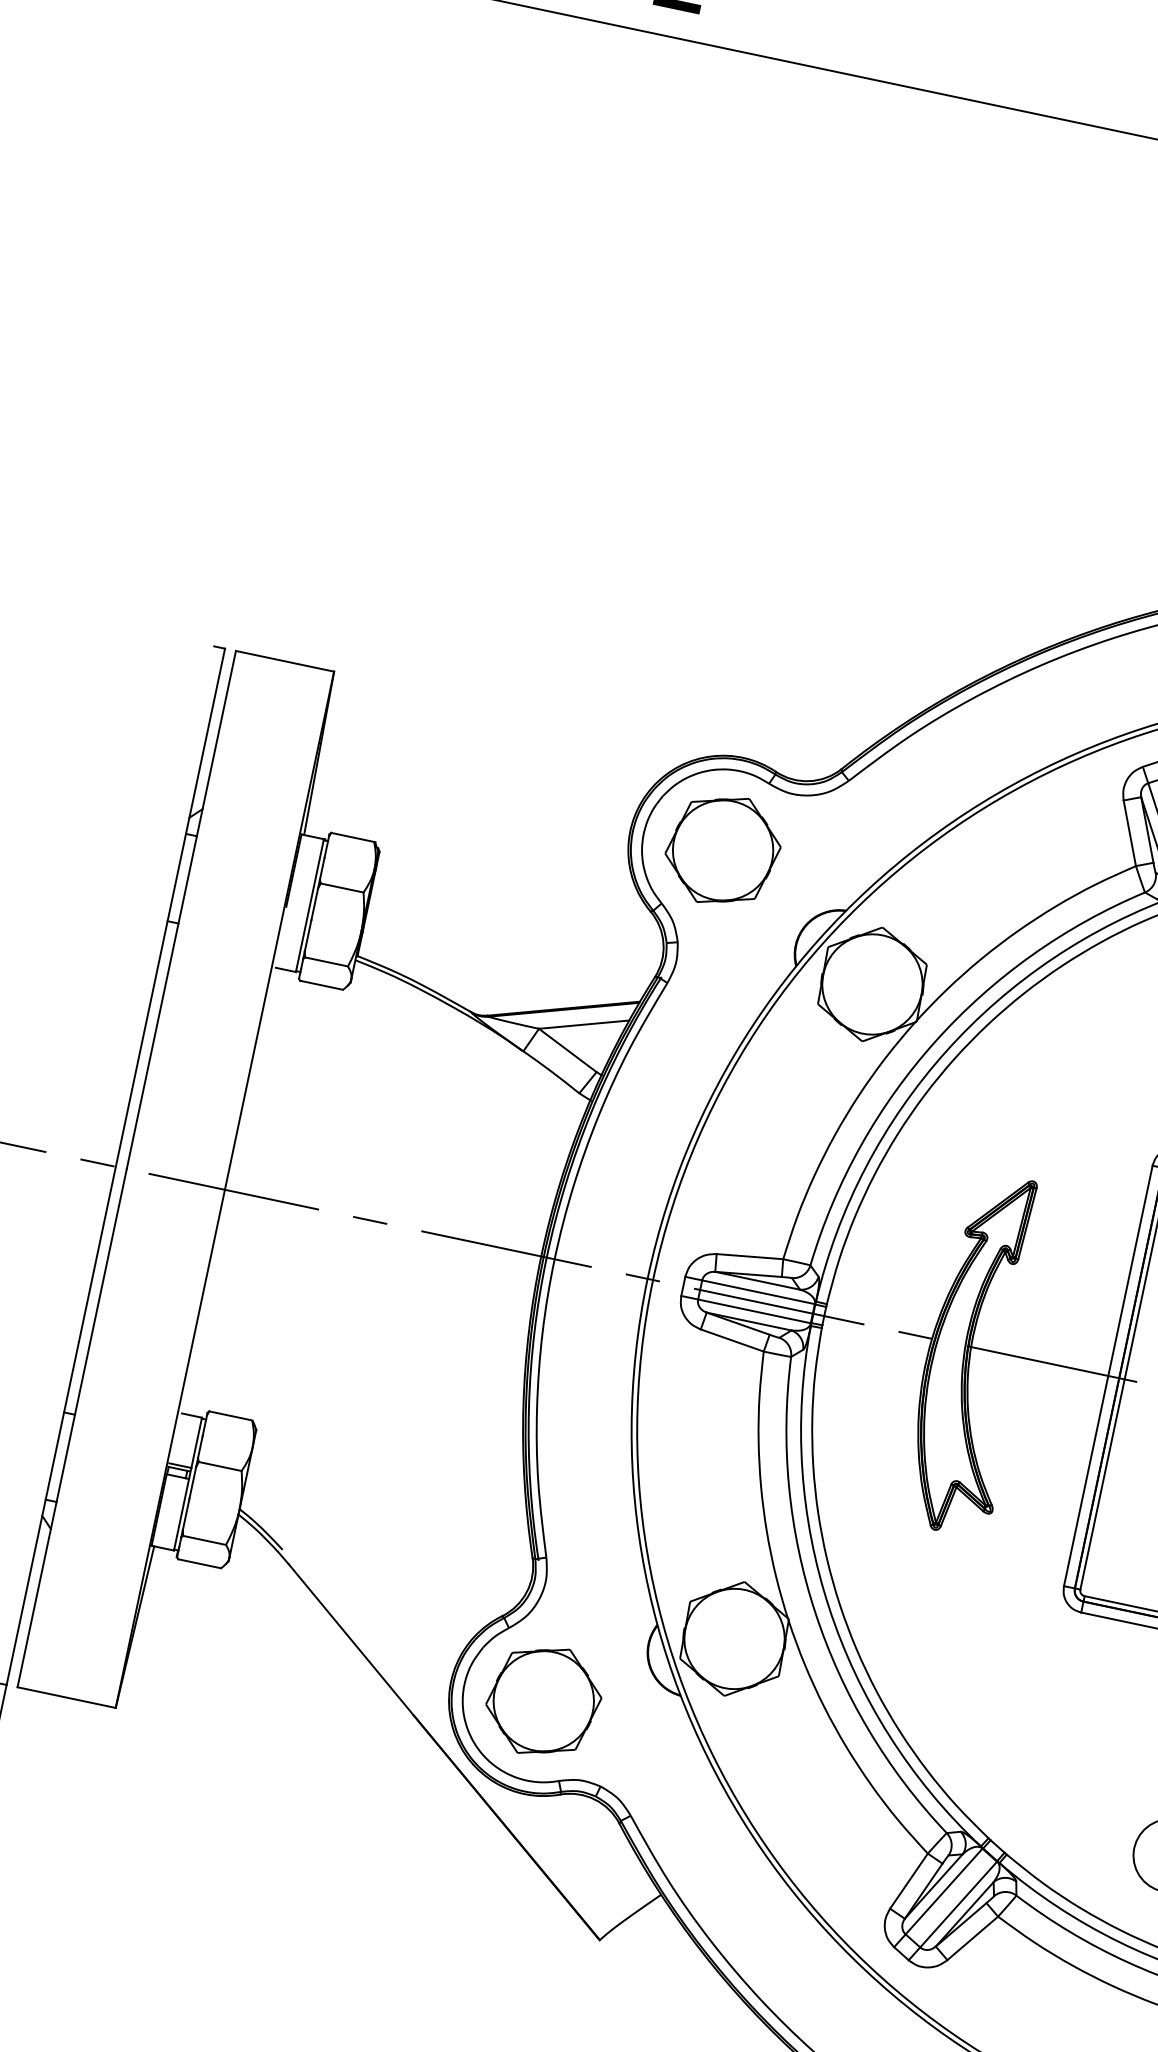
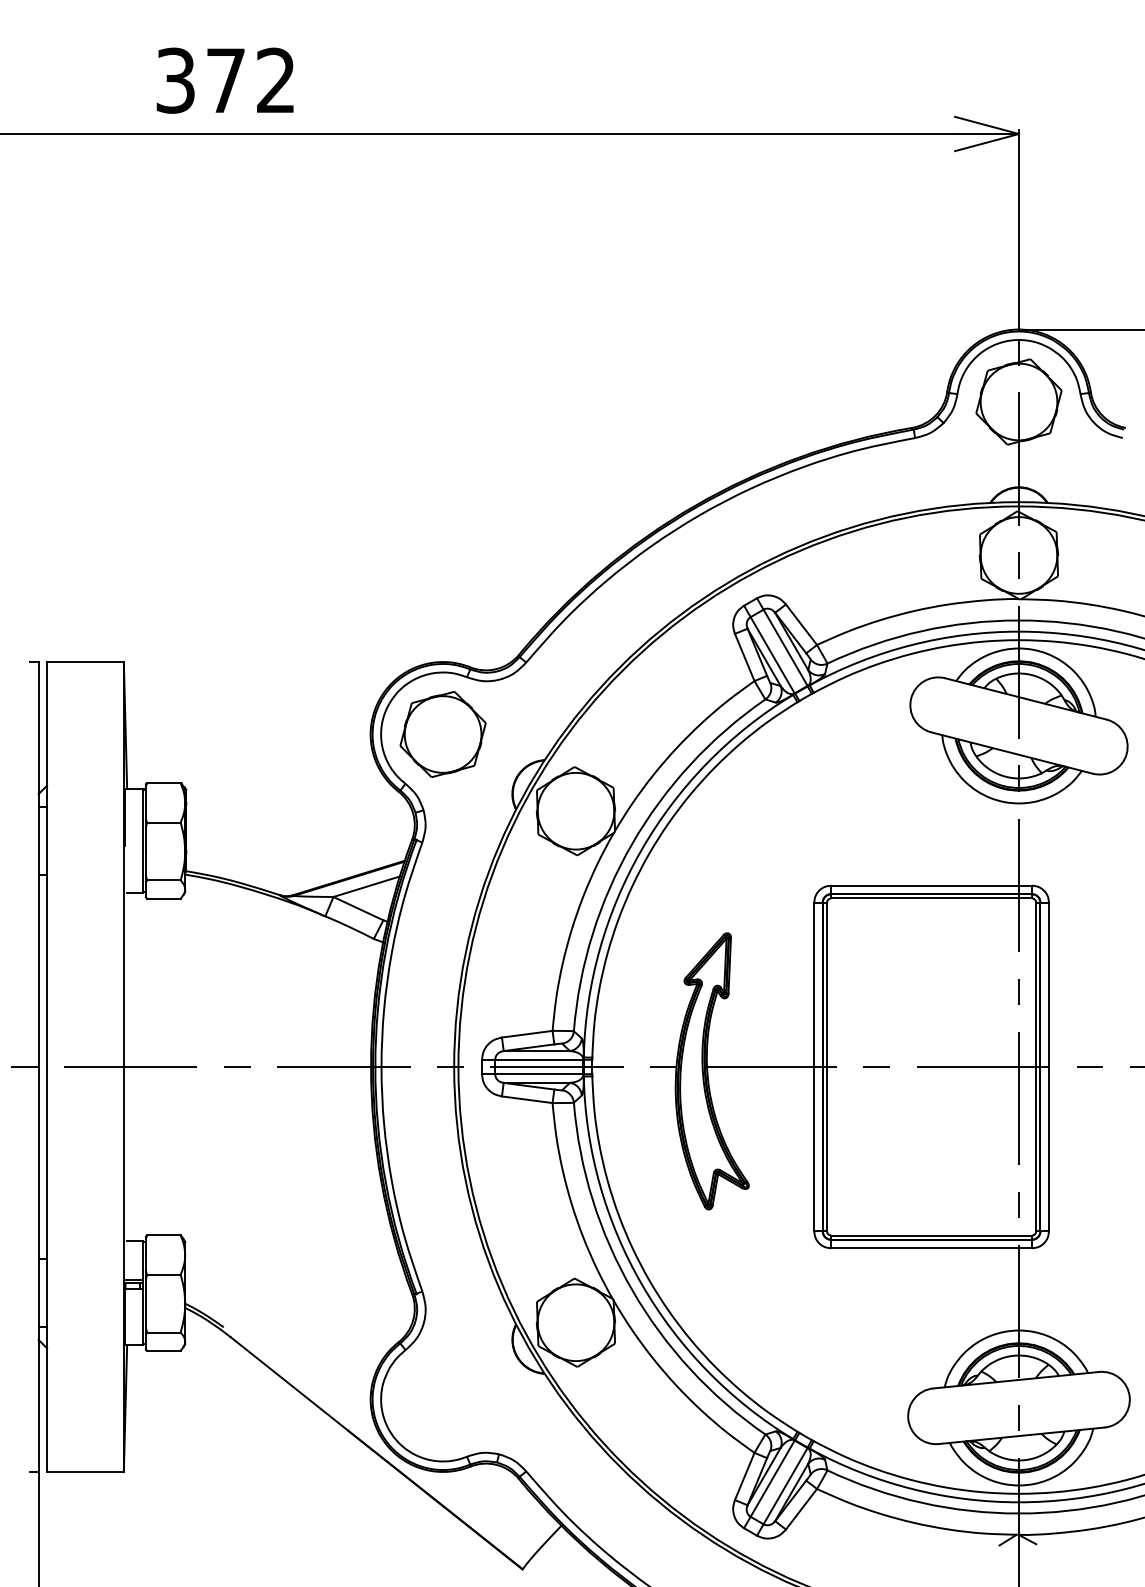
part: (543, 1701) -> (442, 1399), removed

